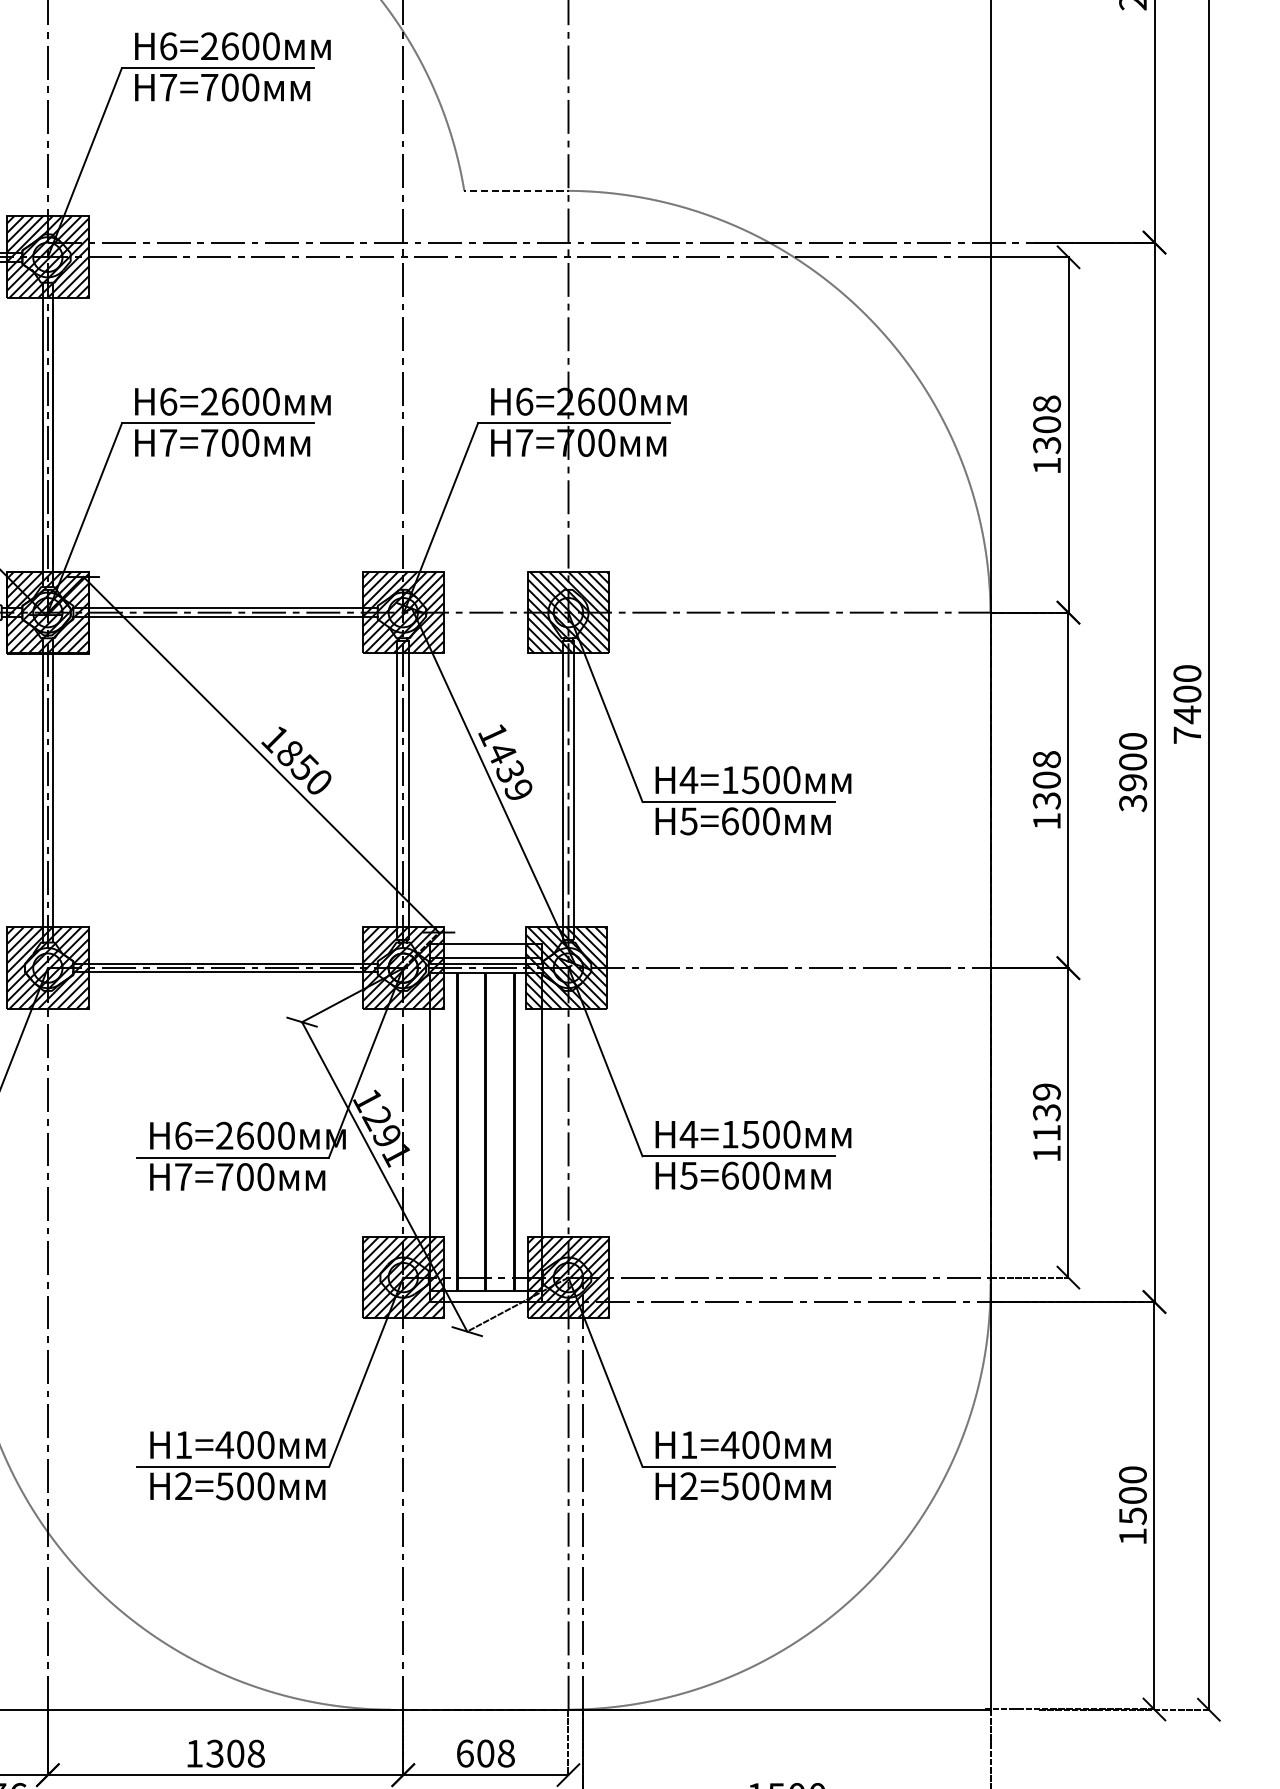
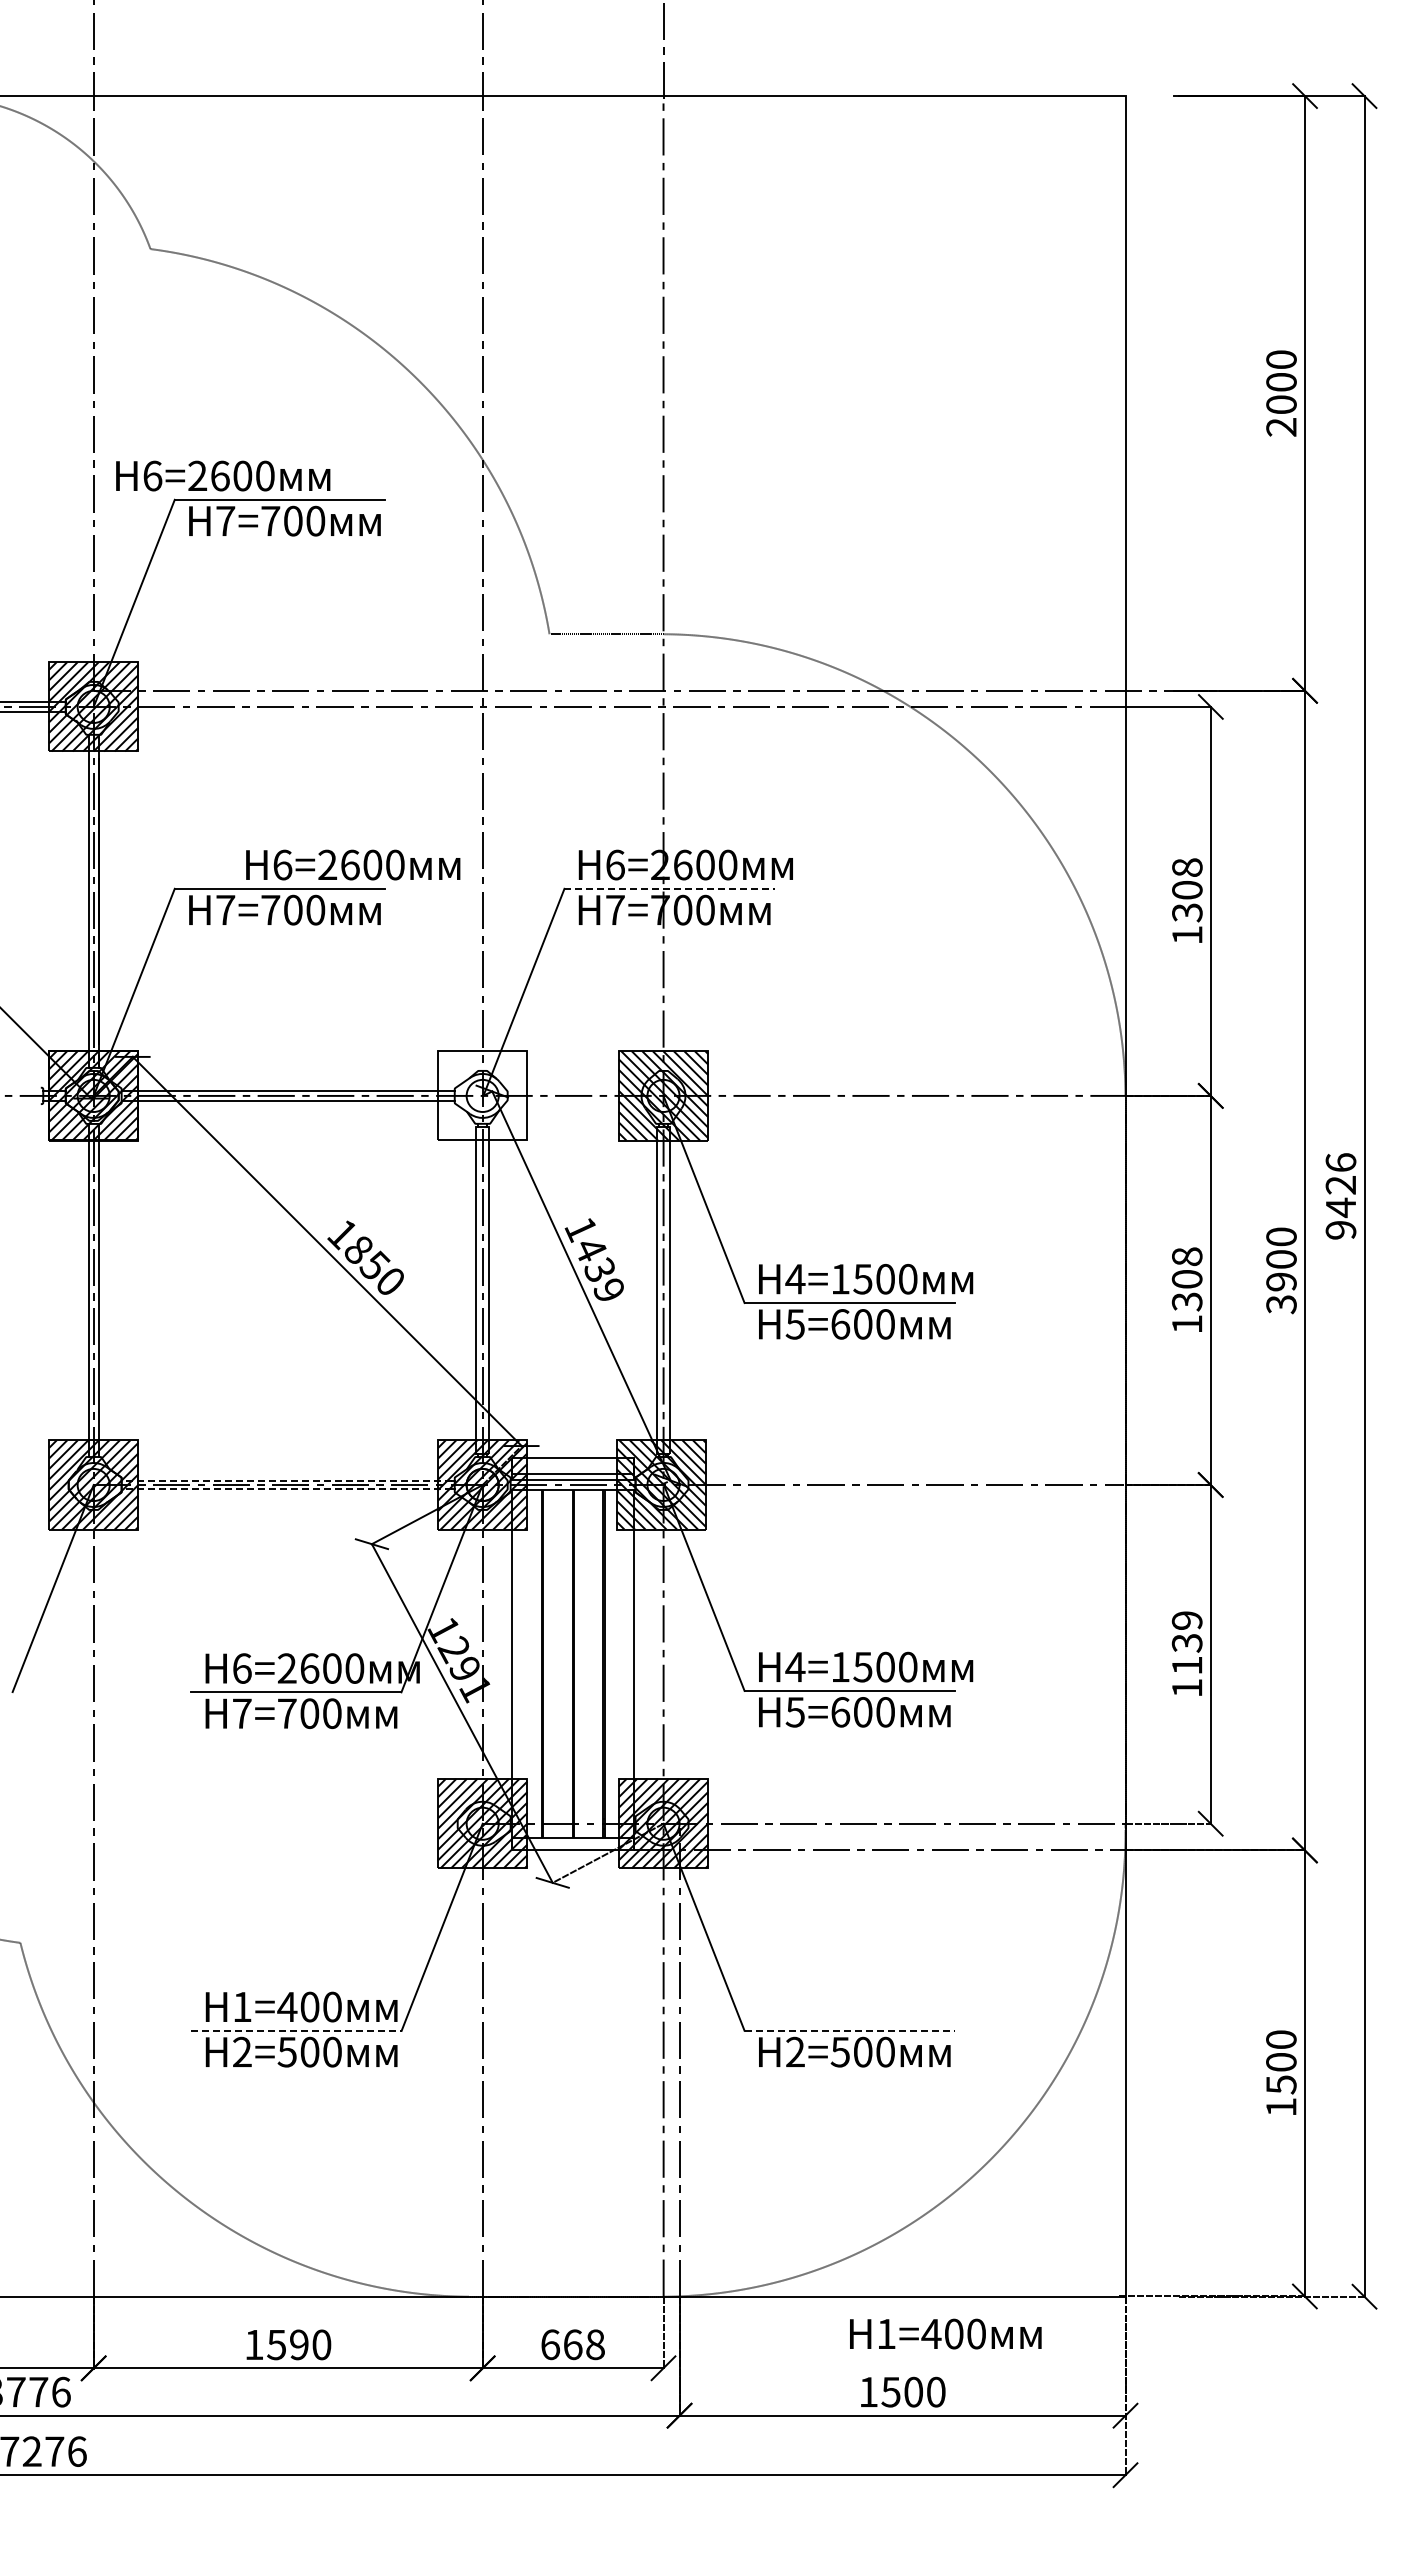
text: (233, 45) -> (223, 475), moved
text: (233, 401) -> (353, 864), moved
line: (574, 423) -> (670, 888), solid -> dashed
hatch: (403, 612) -> (482, 1095), removed
text: (1186, 704) -> (1340, 1196), 7400 -> 9426
line: (224, 964) -> (286, 1480), solid -> dashed
line: (224, 972) -> (286, 1489), solid -> dashed
text: (742, 1444) -> (945, 2333), moved
line: (234, 1466) -> (297, 2030), solid -> dashed
line: (739, 1466) -> (850, 2030), solid -> dashed
text: (235, 1753) -> (299, 2344), 1308 -> 1590
text: (485, 1753) -> (572, 2344), 608 -> 668

